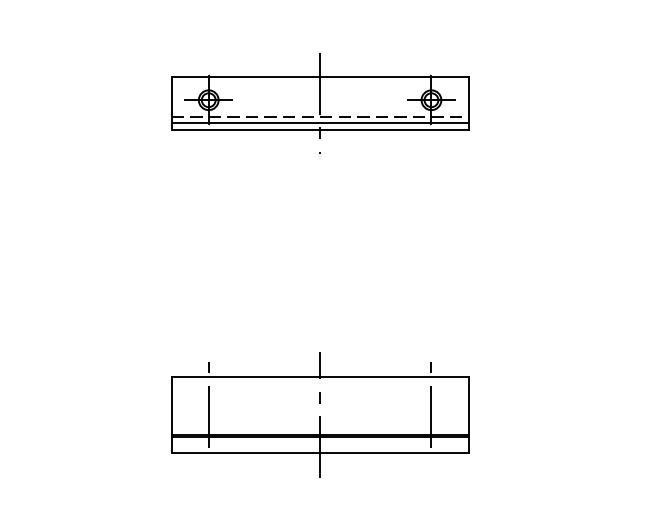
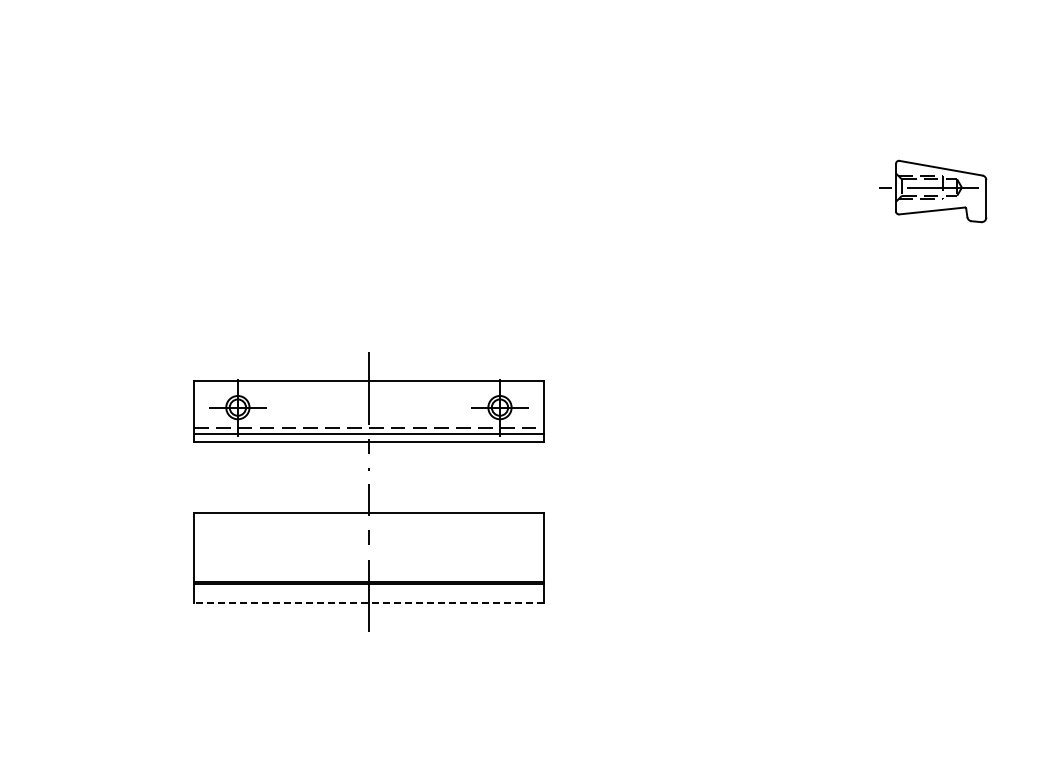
part: (319, 103) -> (368, 411), moved
line: (208, 404) -> (237, 545), removed
line: (431, 404) -> (500, 545), removed
line: (319, 453) -> (368, 603), solid -> dashed

